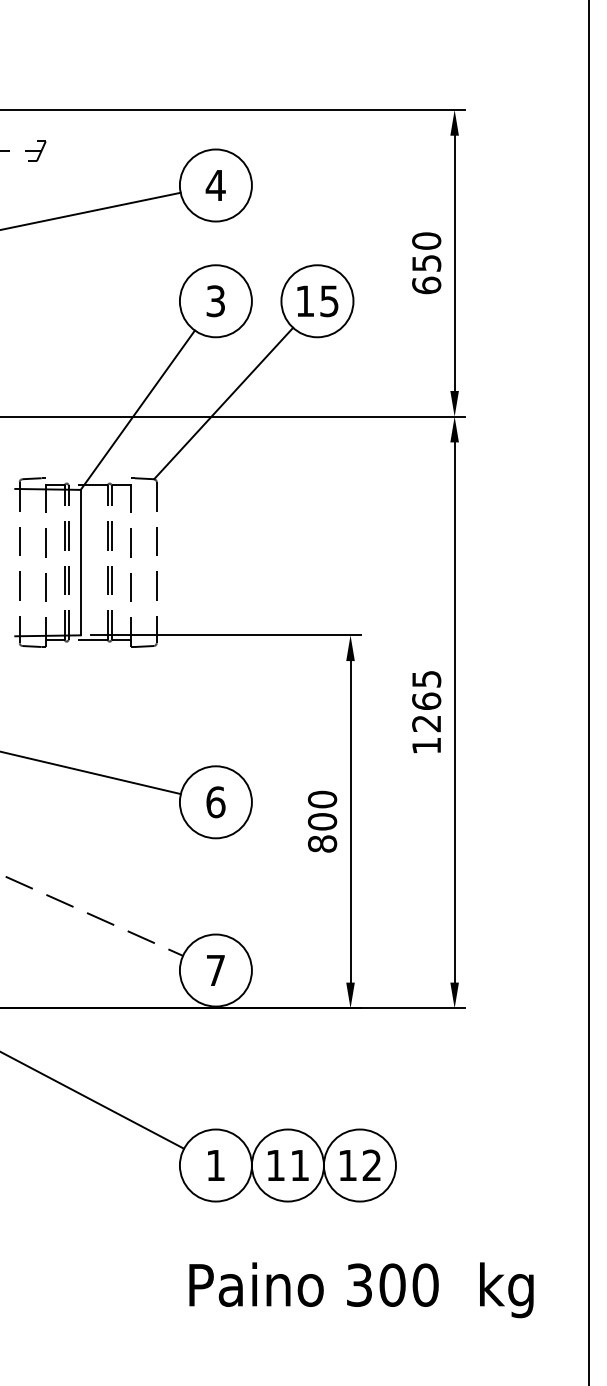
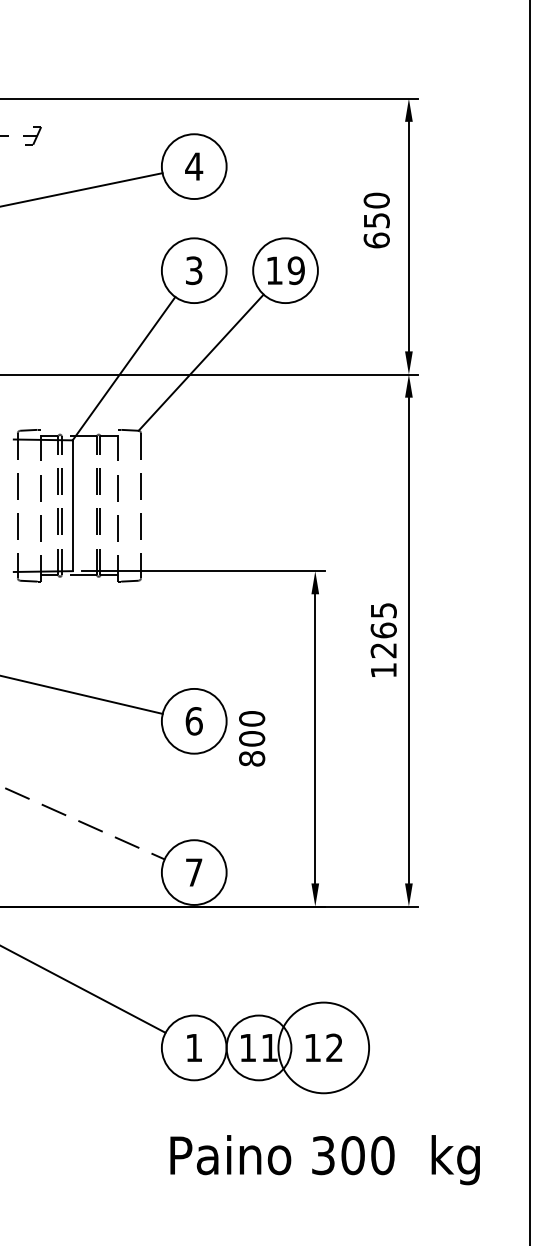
text: (426, 263) -> (376, 220), moved
text: (328, 301) -> (295, 270), 15 -> 19
text: (322, 821) -> (252, 738), moved
circle: (359, 1165) -> (323, 1047), size x1.4

